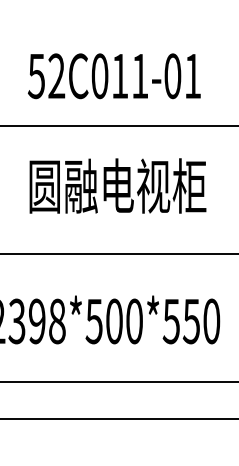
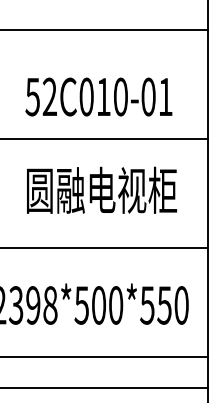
text: (139, 75) -> (120, 96), 52C011-01 -> 52C010-01

